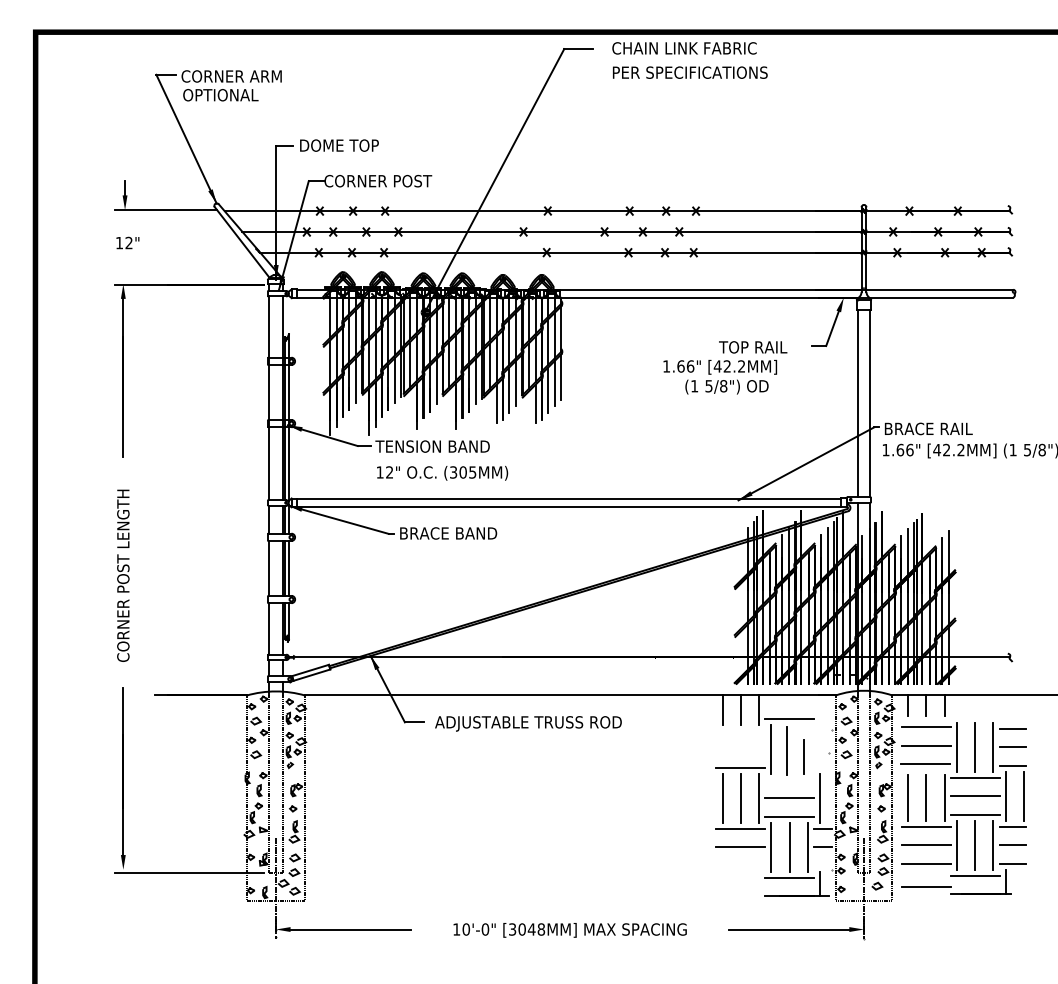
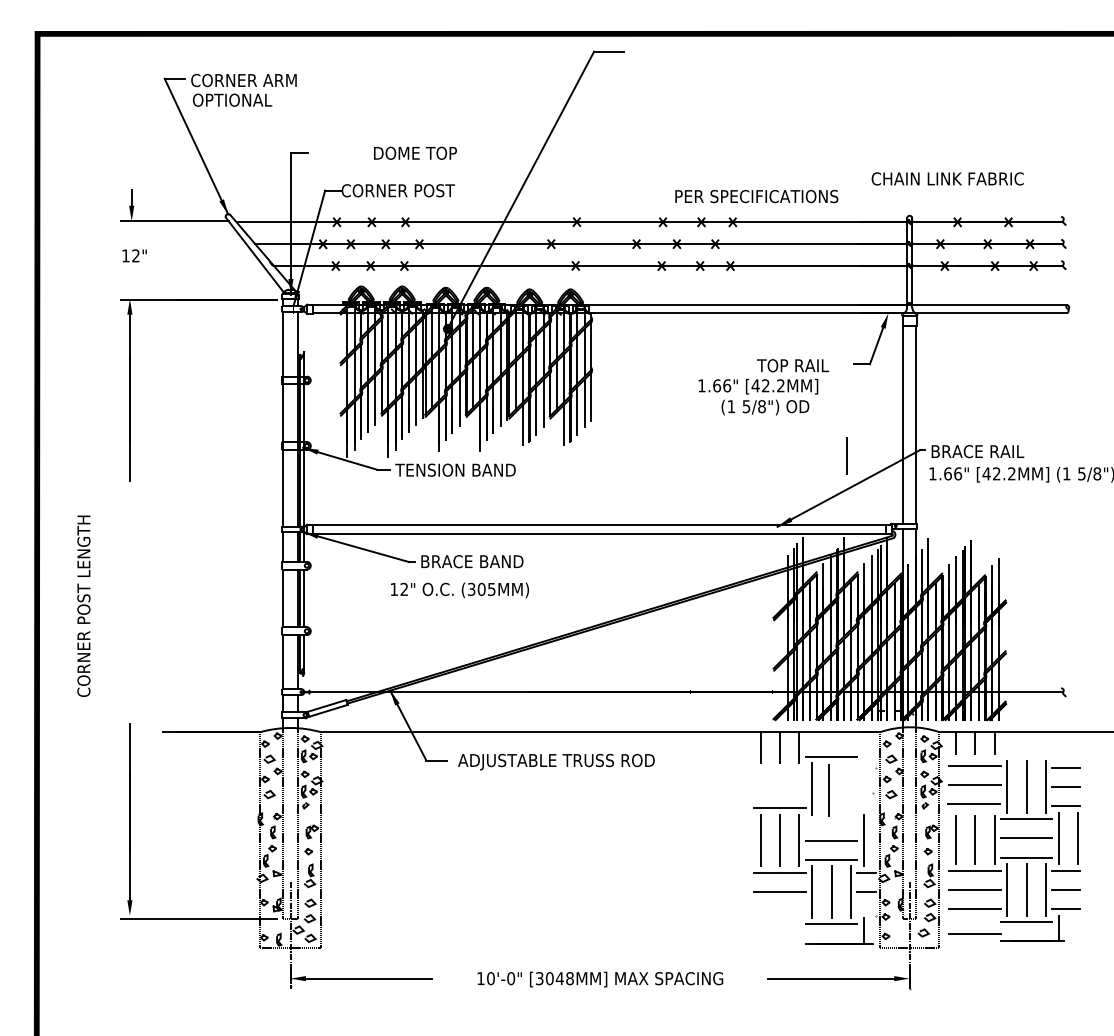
text: (684, 47) -> (947, 178), moved
text: (689, 72) -> (756, 196), moved
text: (339, 144) -> (415, 152), moved
text: (442, 473) -> (459, 590), moved
text: (122, 575) -> (83, 605), moved
line: (803, 756) -> (846, 455), moved

